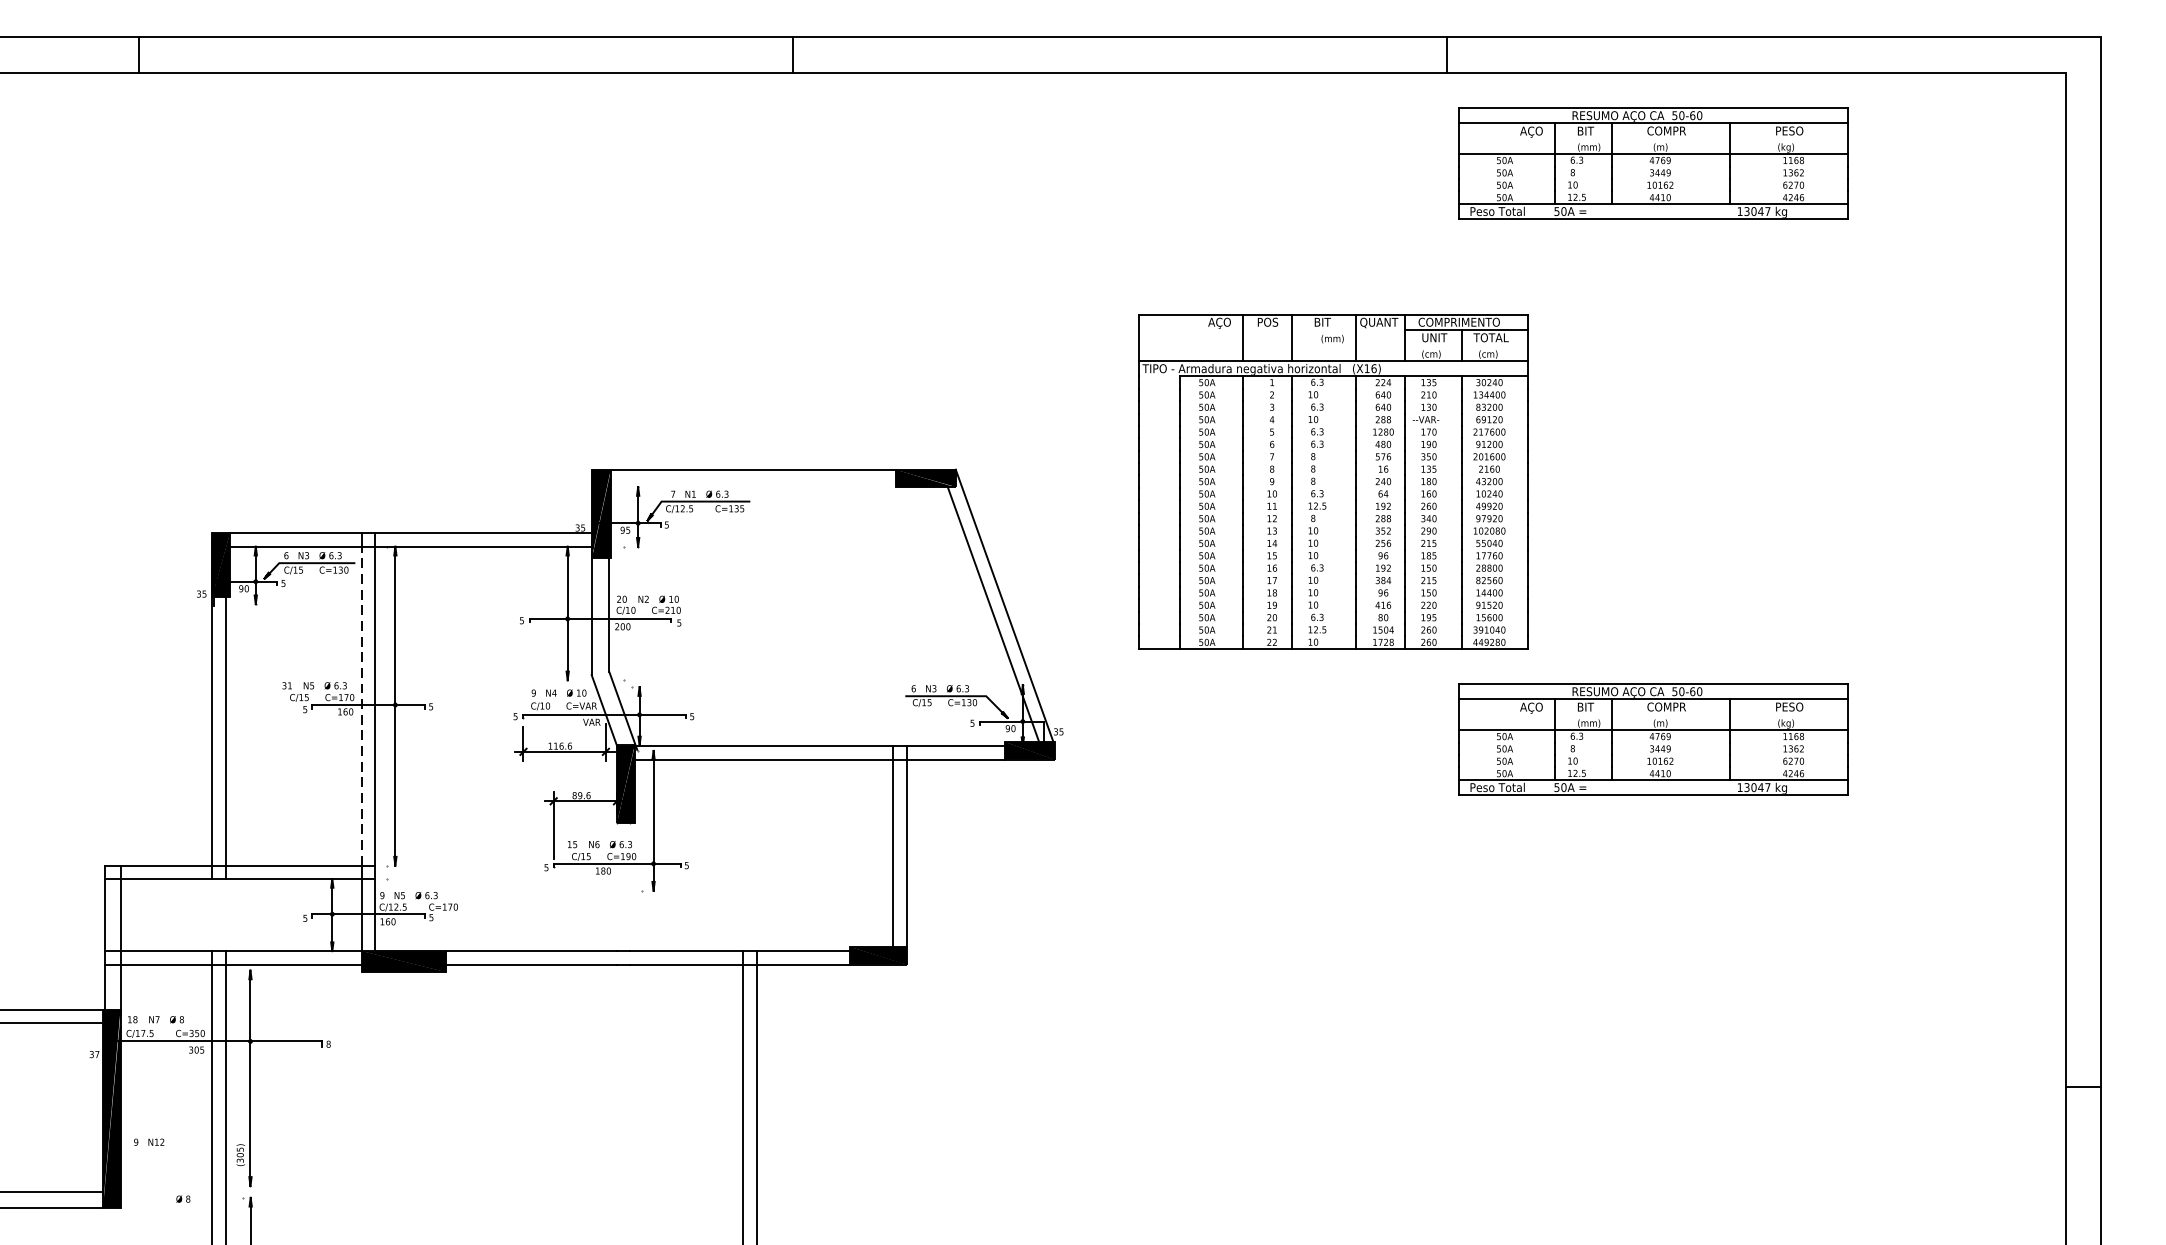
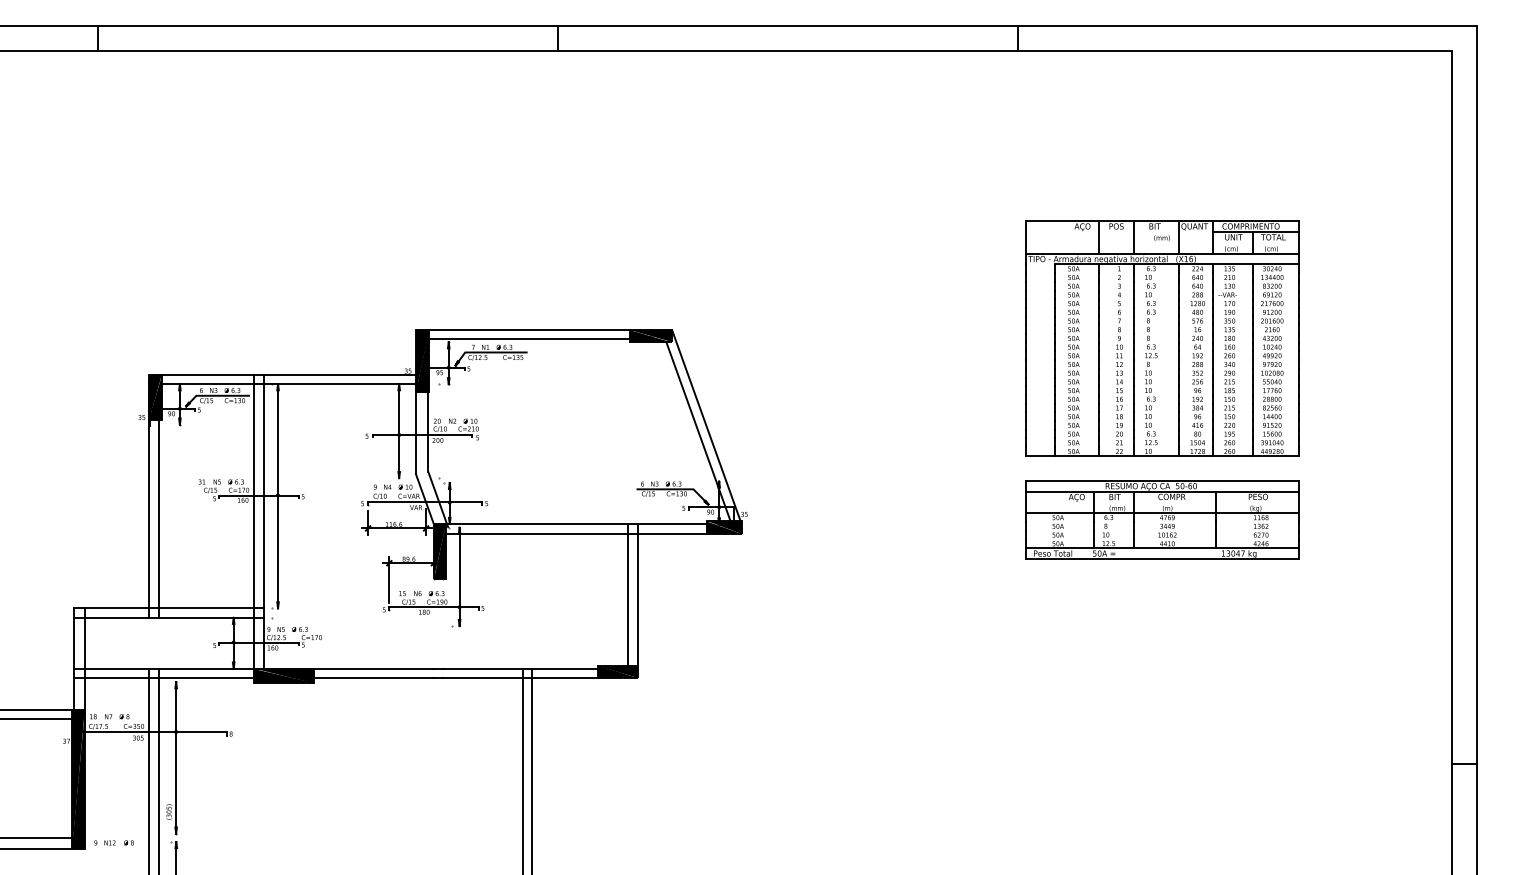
part: (1653, 163) -> (1162, 114), removed
part: (1333, 481) -> (1162, 338), moved
line: (753, 483) -> (529, 339), added
line: (361, 704) -> (254, 495), dashed -> solid
text: (148, 1141) -> (104, 842), moved

